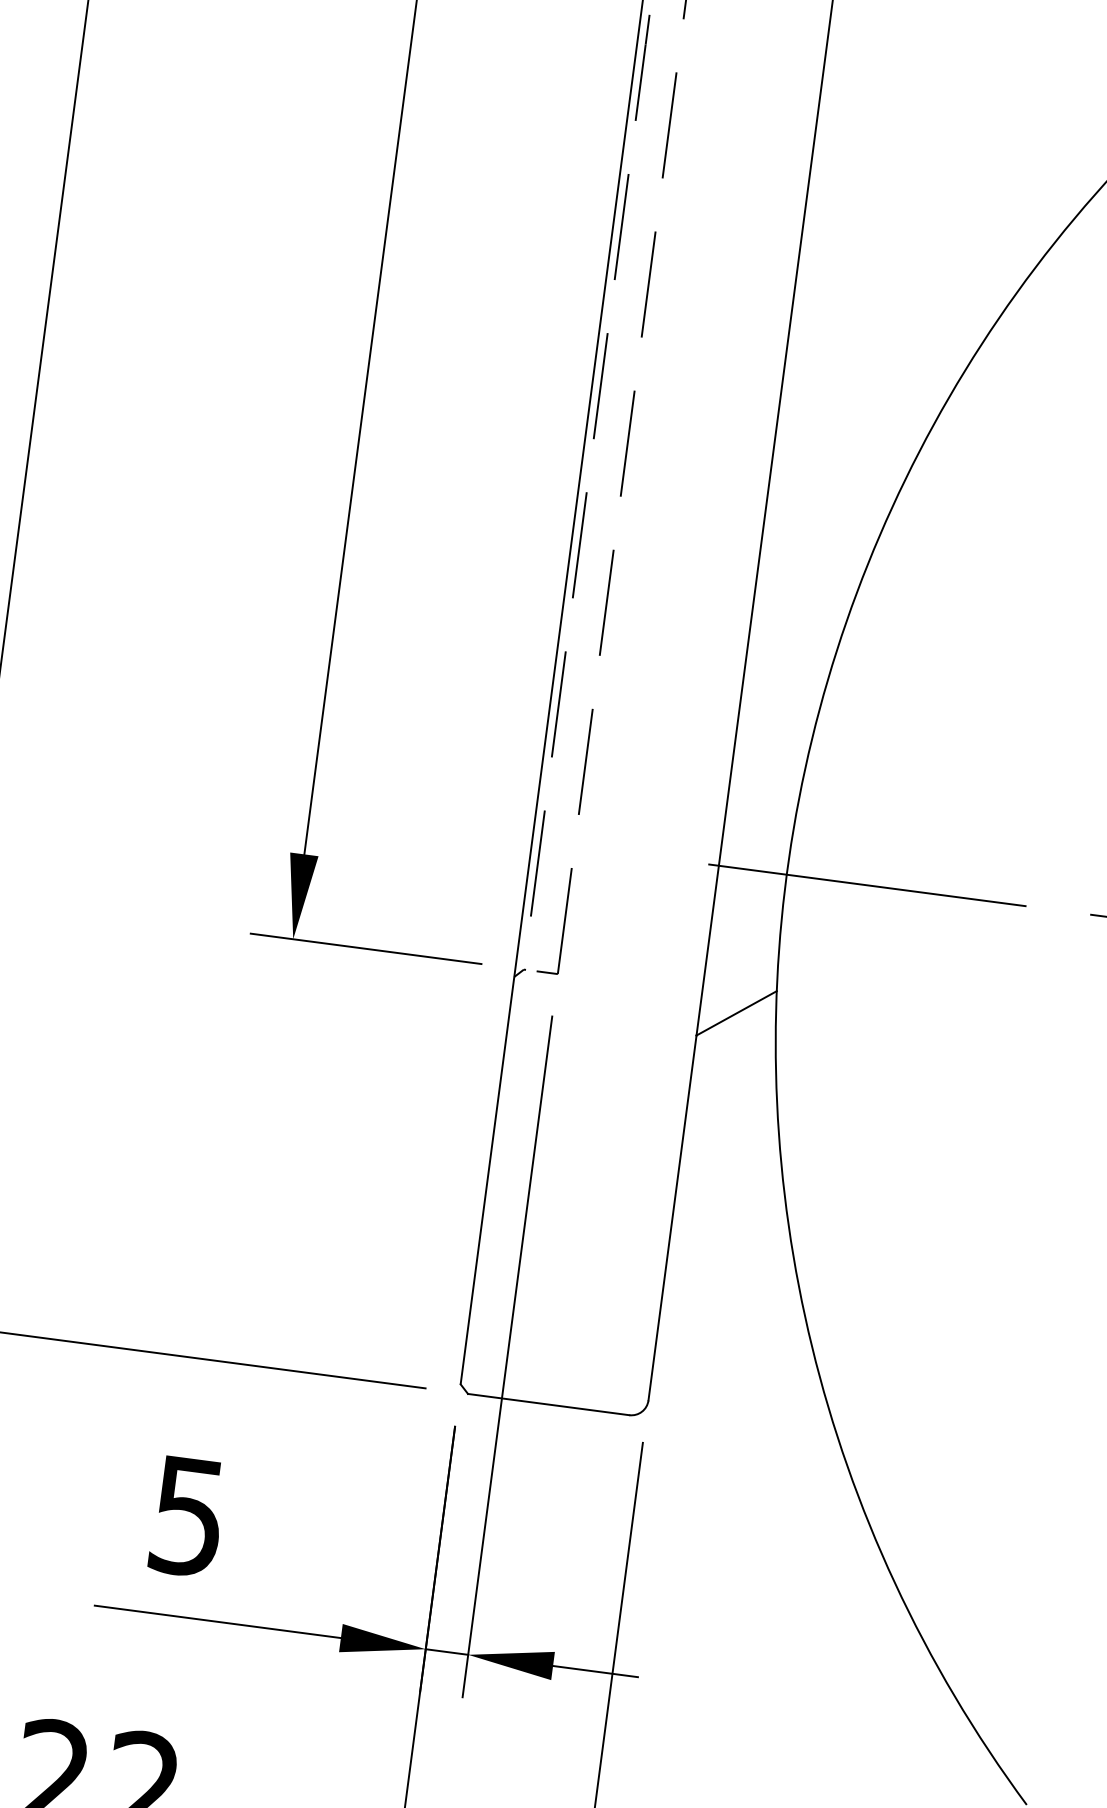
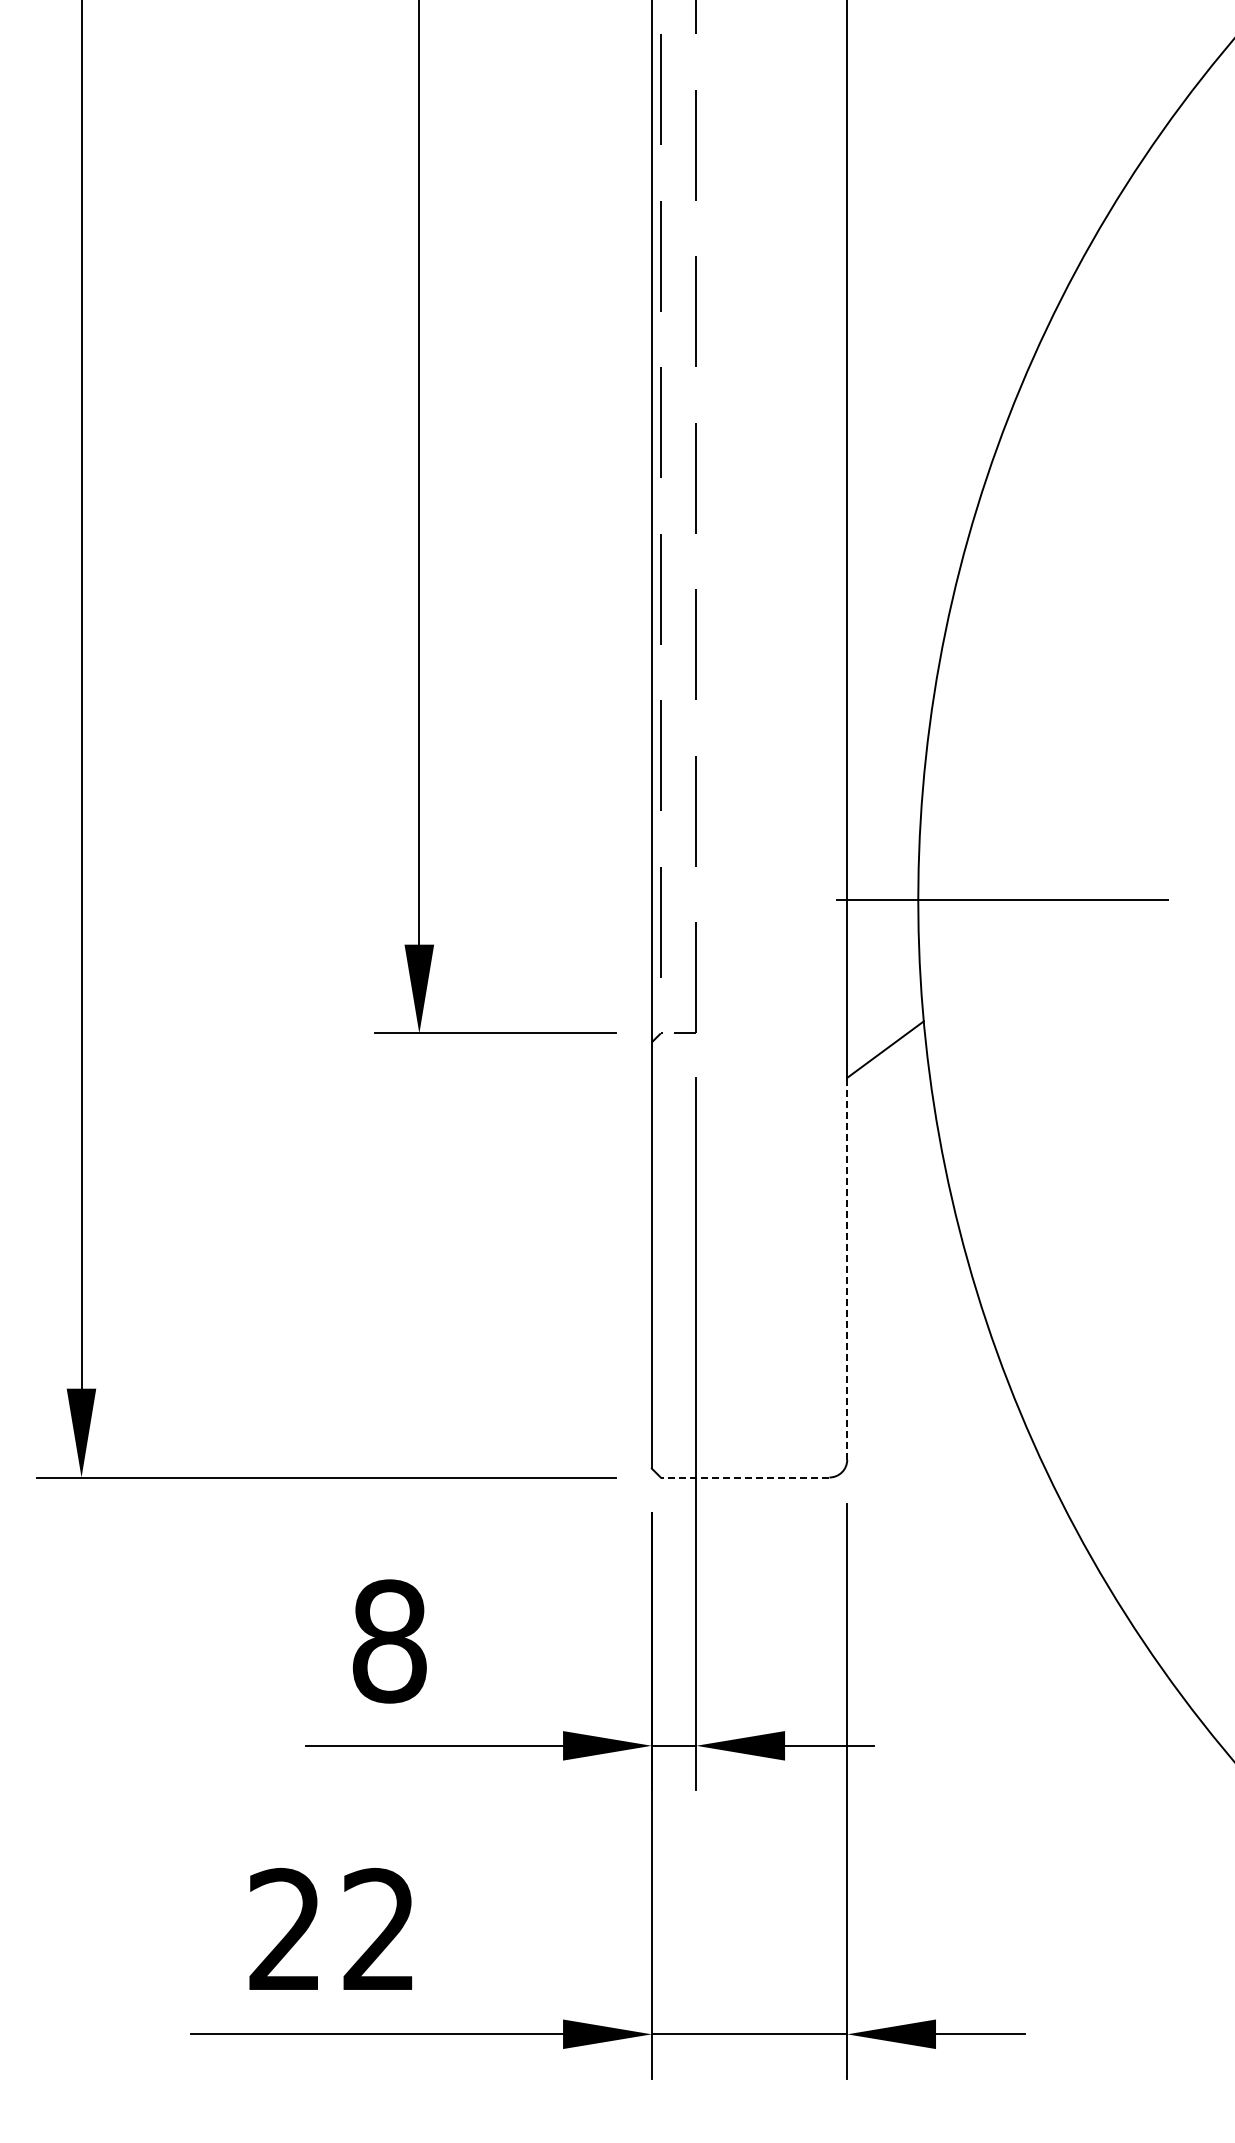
line: (672, 1217) -> (847, 1268), solid -> dashed
line: (548, 1404) -> (744, 1477), solid -> dashed
text: (188, 1516) -> (389, 1641), 5 -> 8

